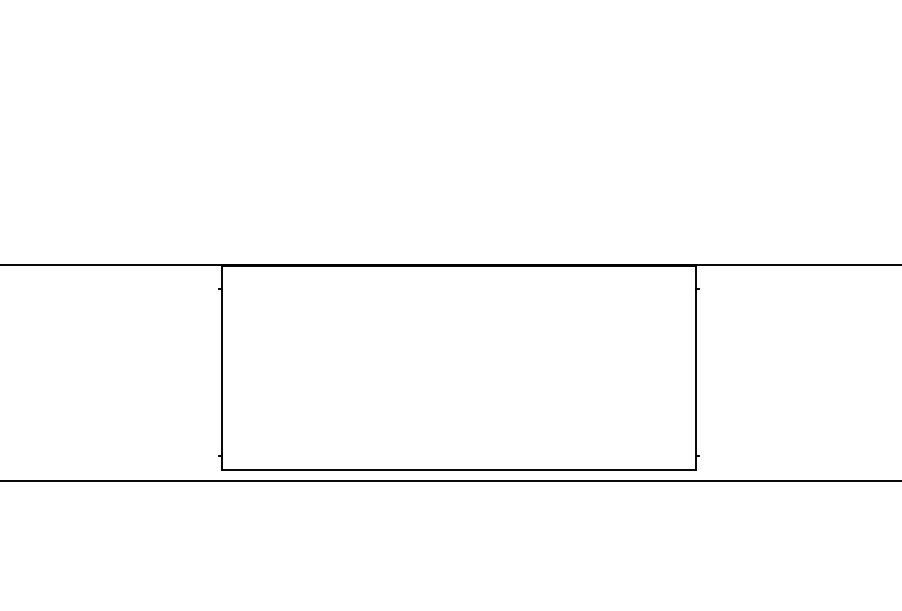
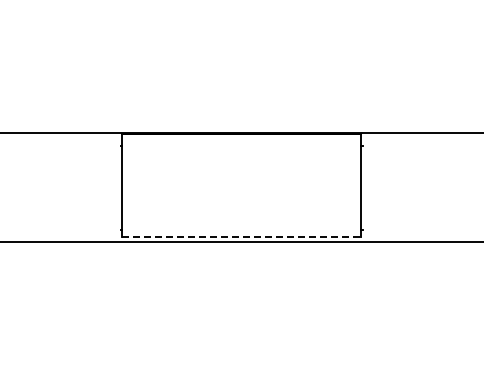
line: (458, 471) -> (241, 237), solid -> dashed

